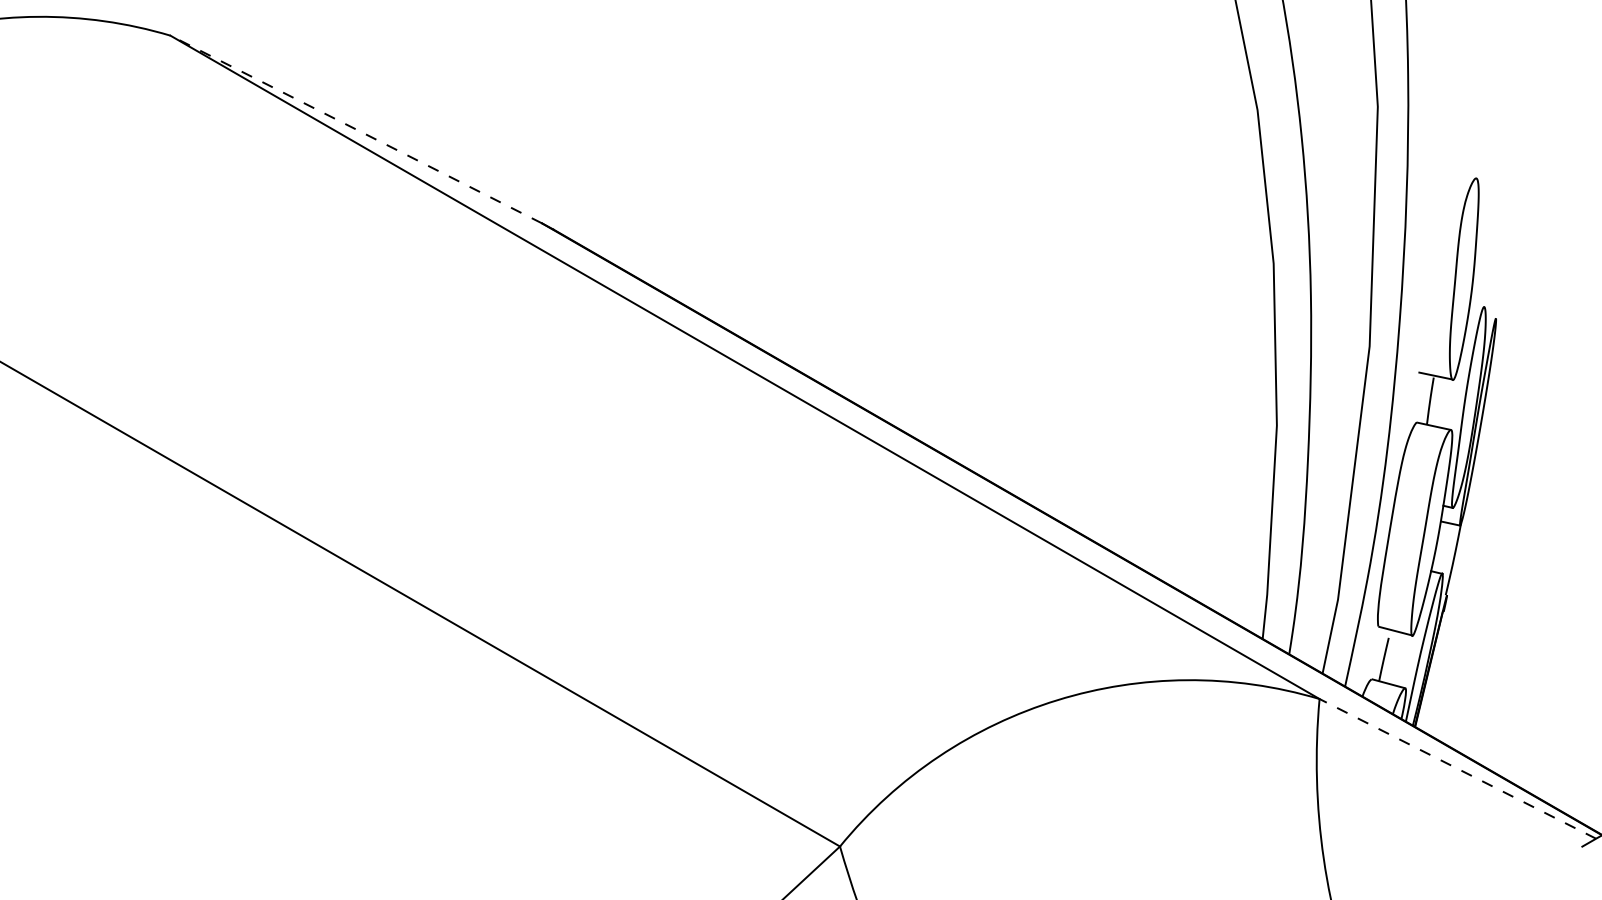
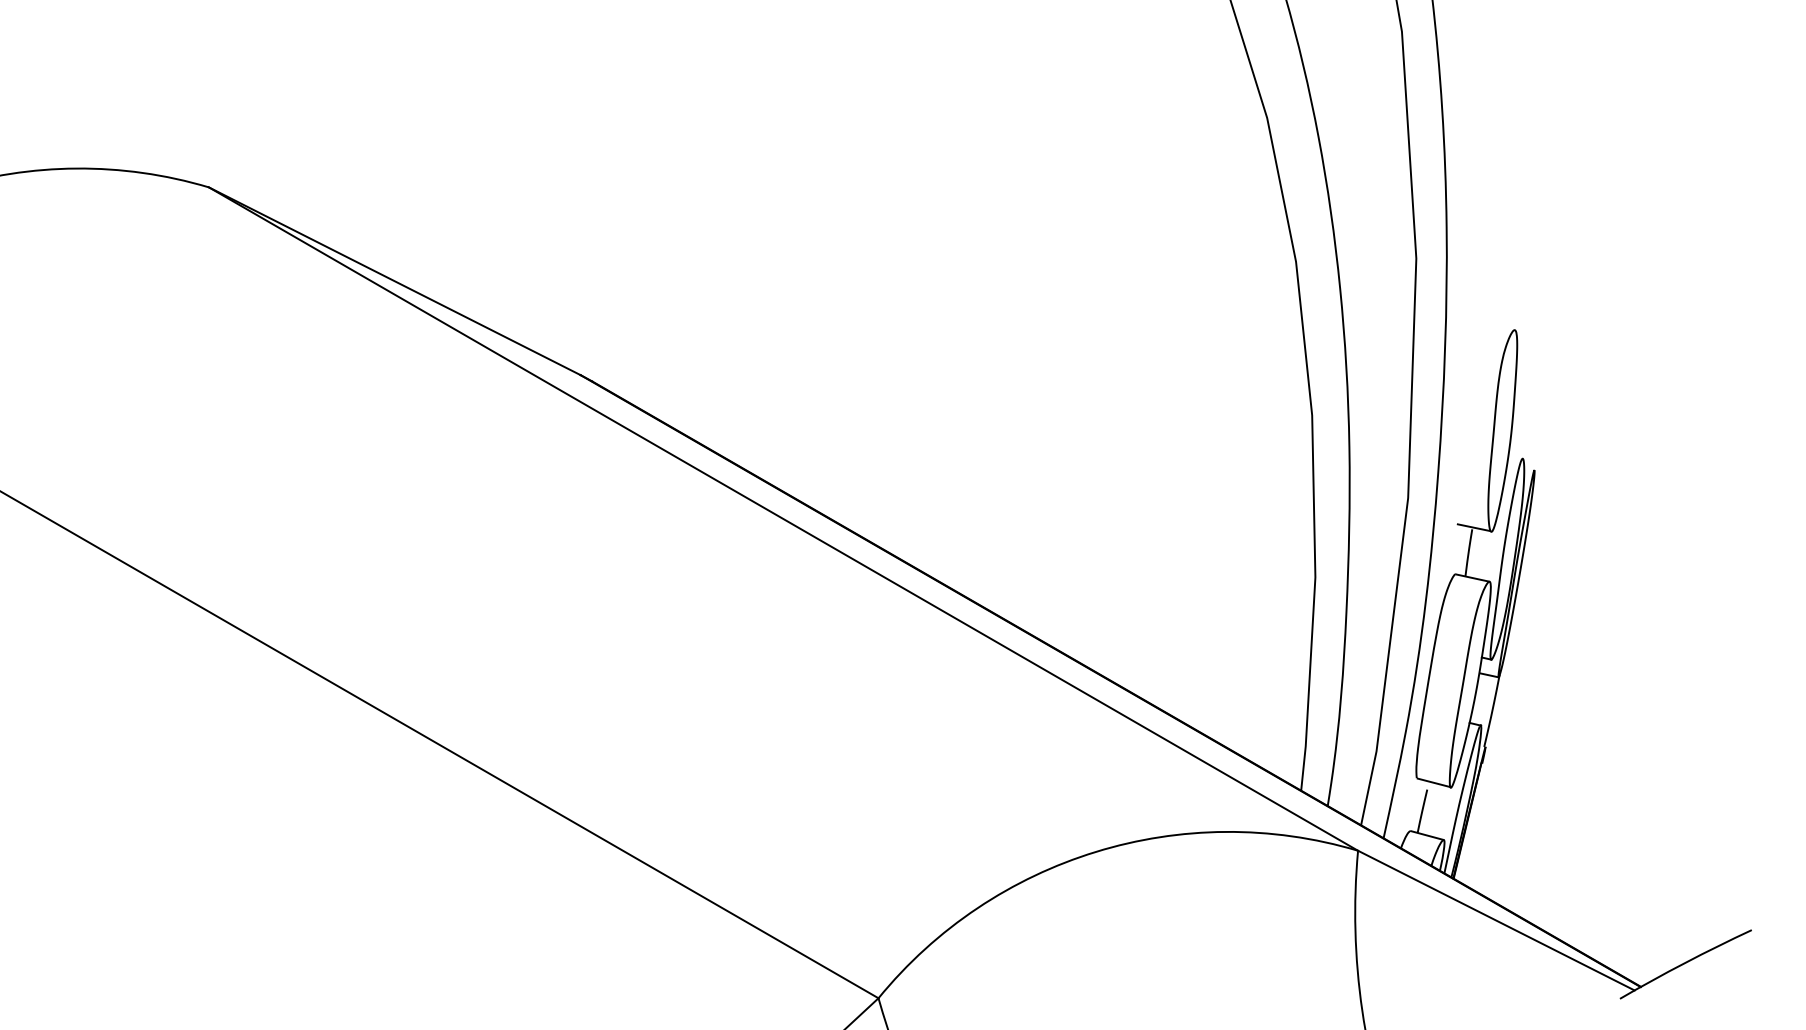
line: (356, 129) -> (394, 281), dashed -> solid
line: (1458, 768) -> (1496, 920), dashed -> solid

